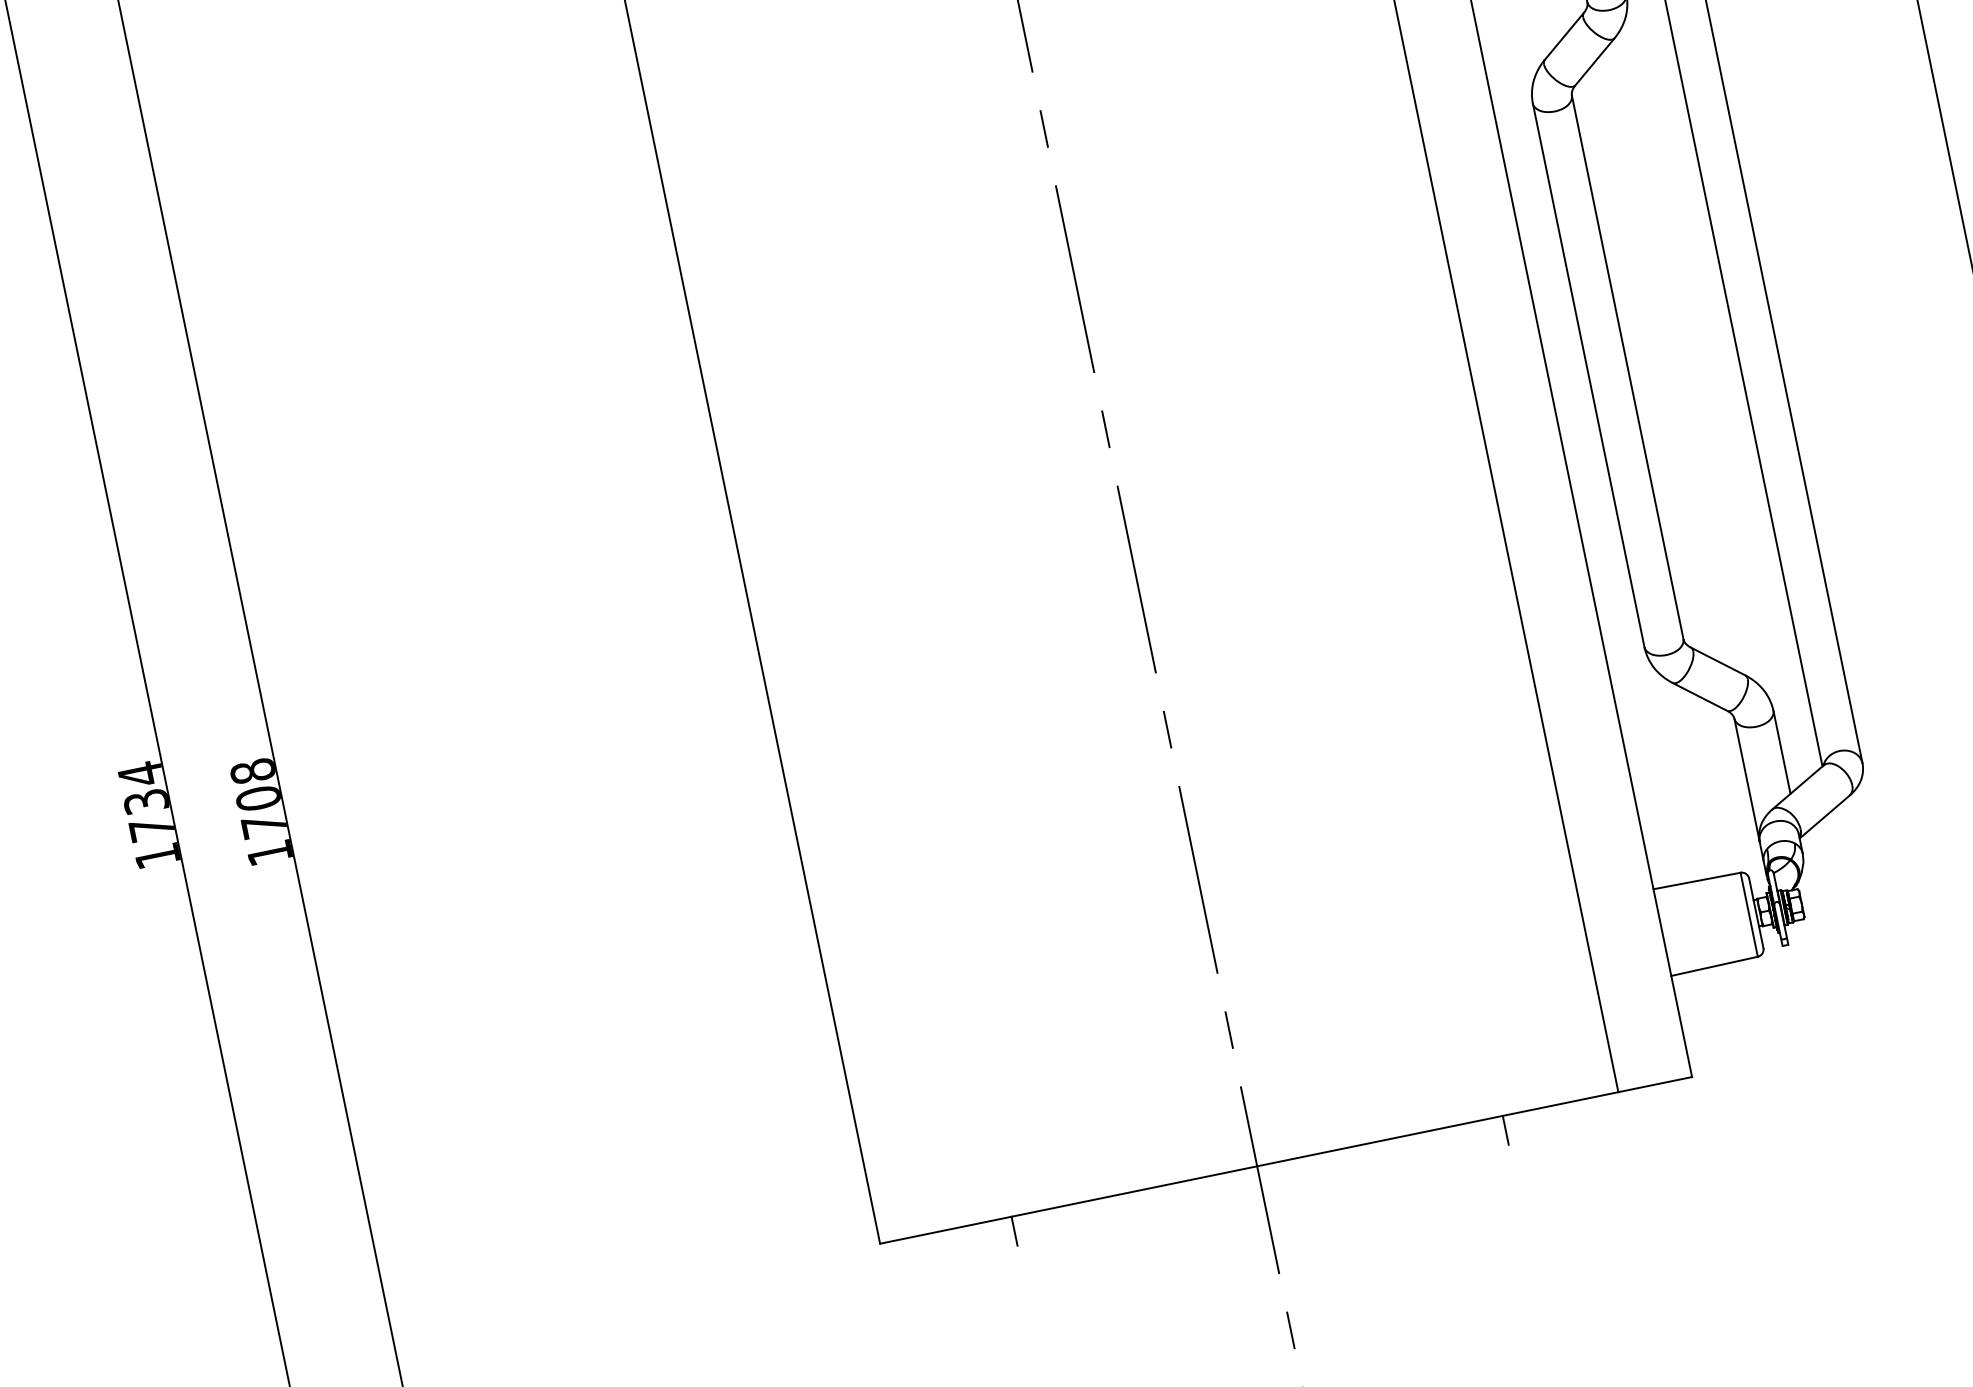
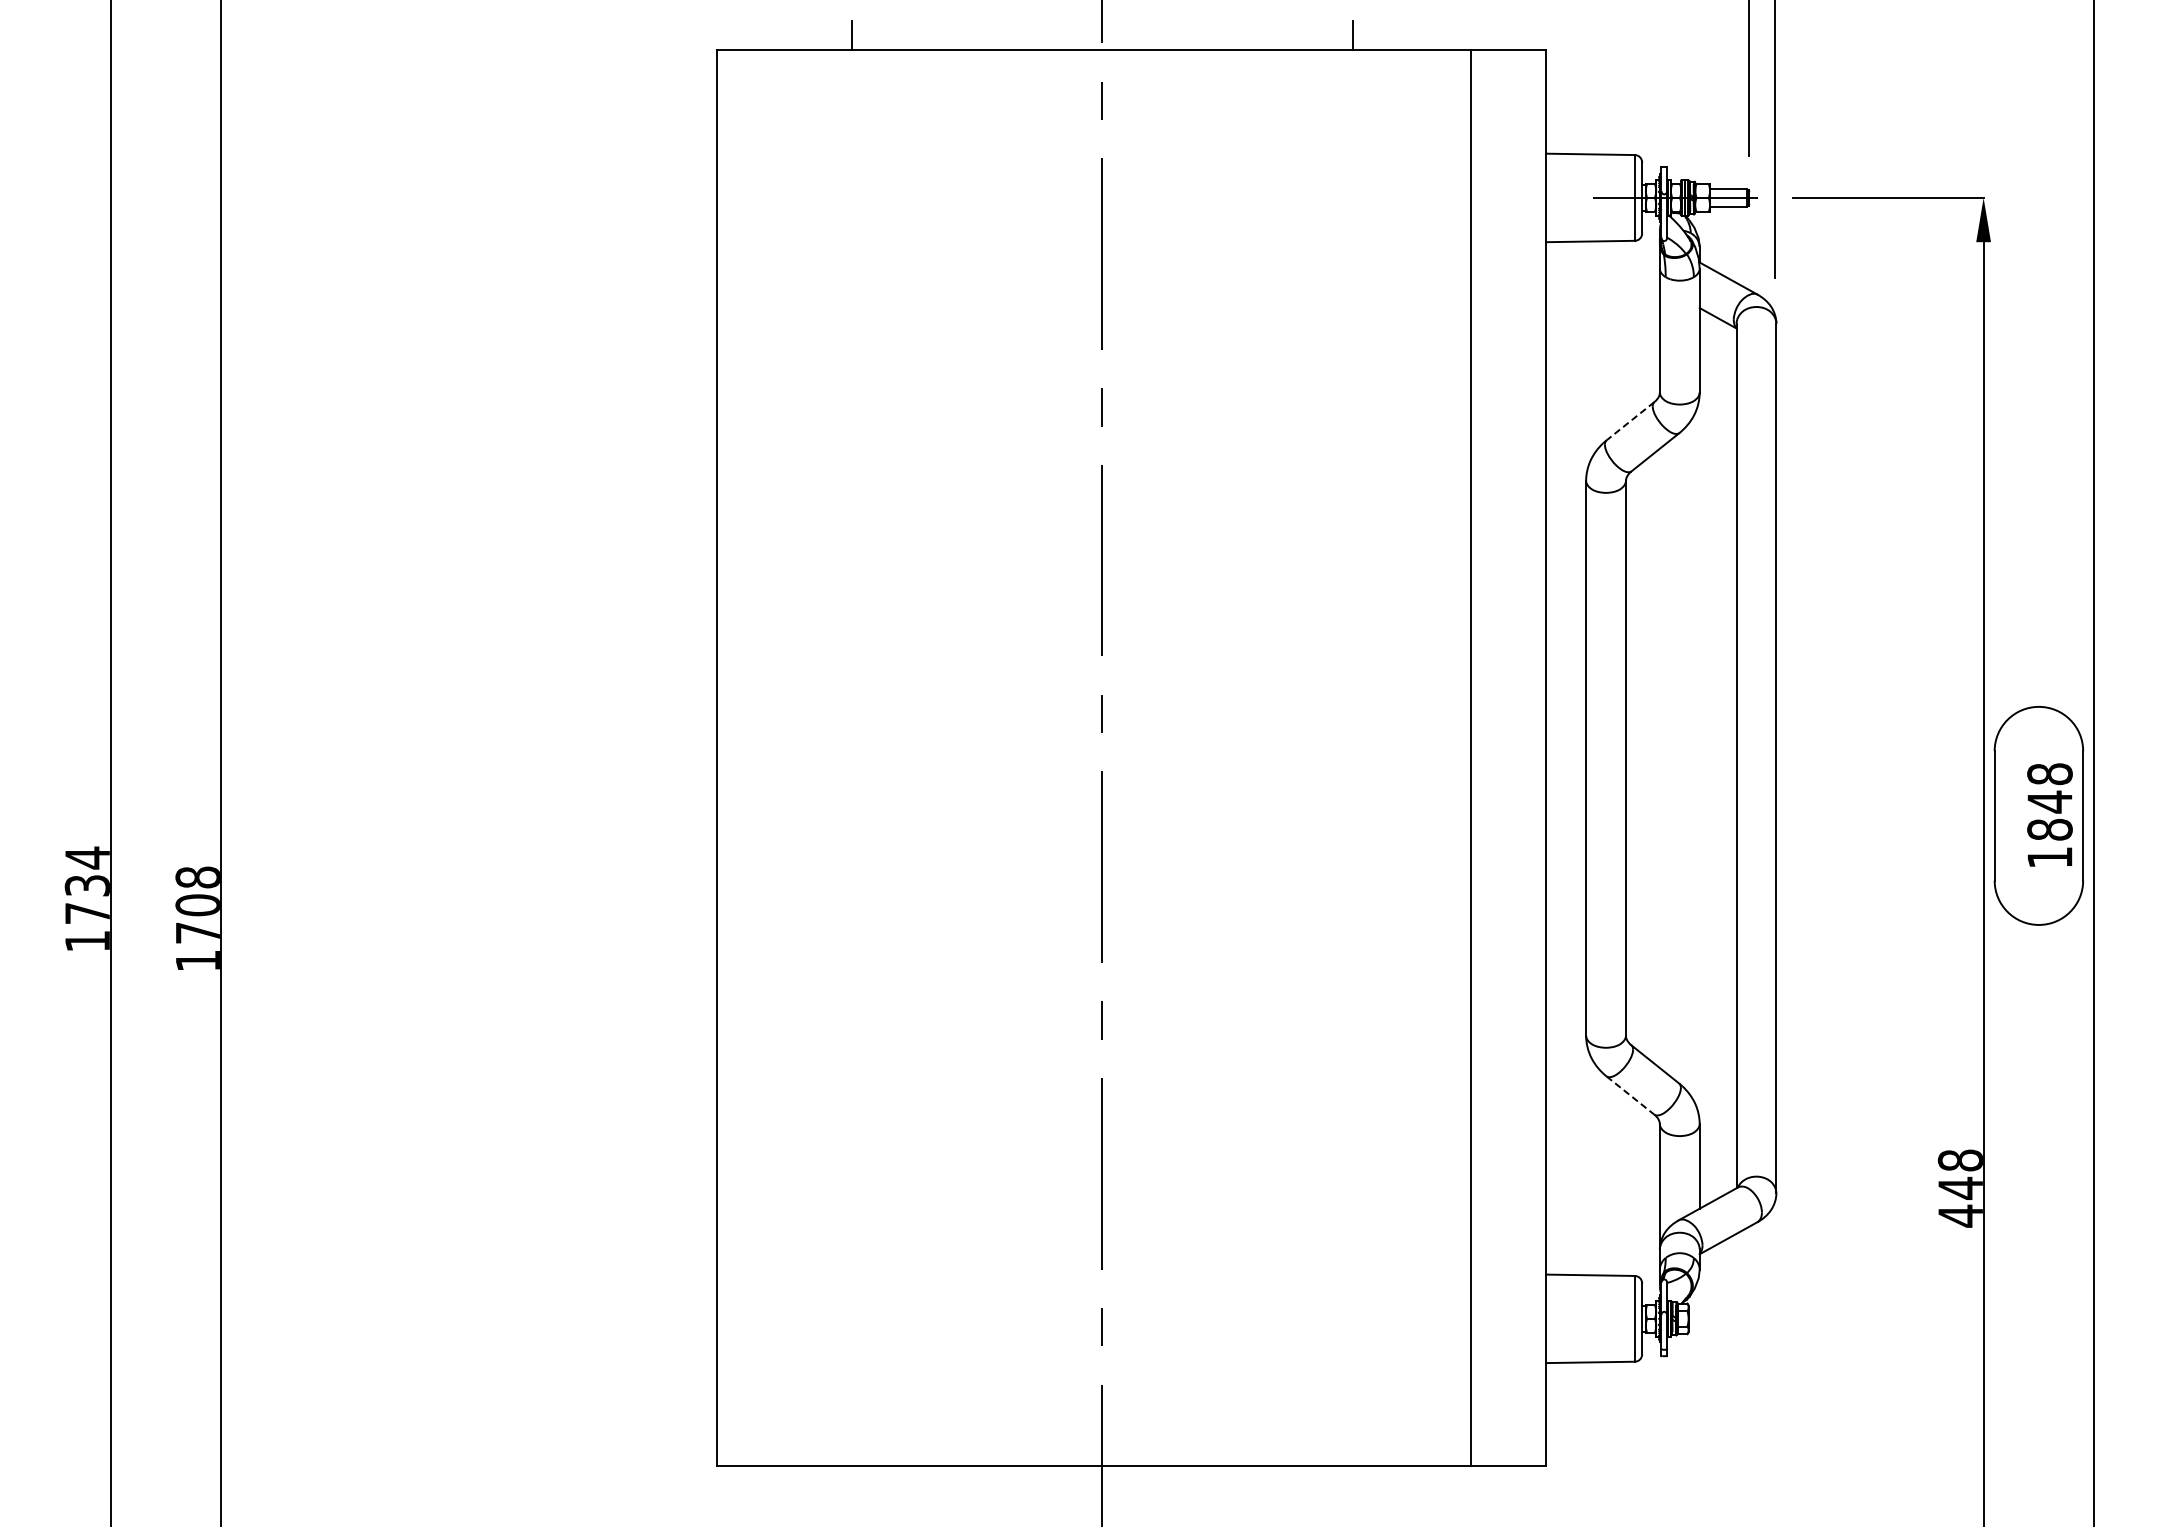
line: (1564, 36) -> (1630, 421), solid -> dashed
line: (1699, 696) -> (1630, 1095), solid -> dashed
line: (1506, 1129) -> (1353, 1480), removed
line: (1014, 1230) -> (851, 1480), removed

